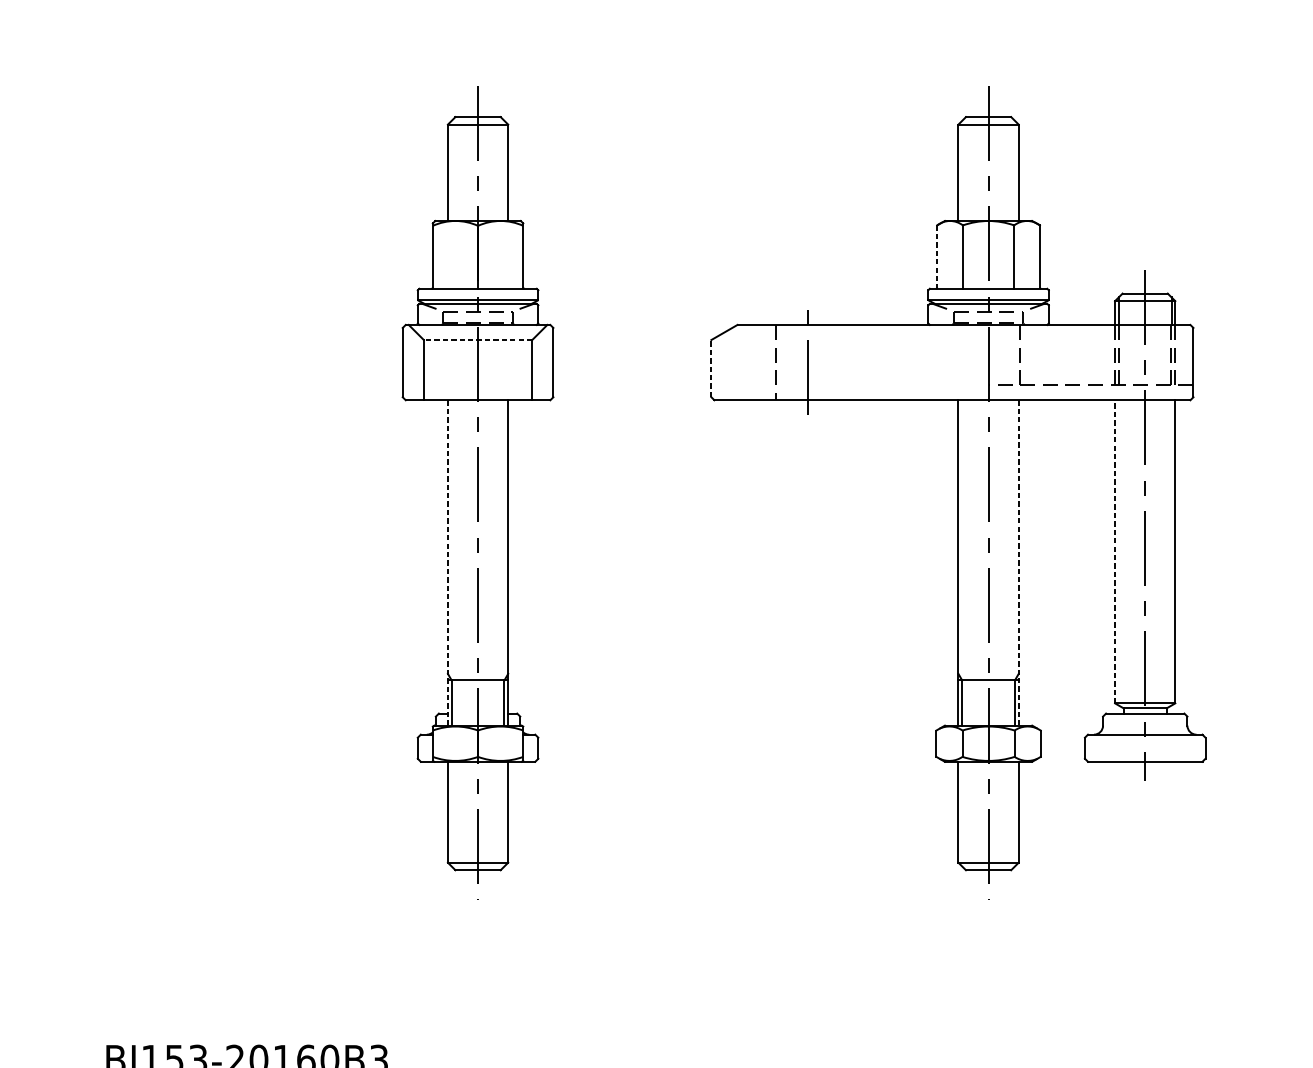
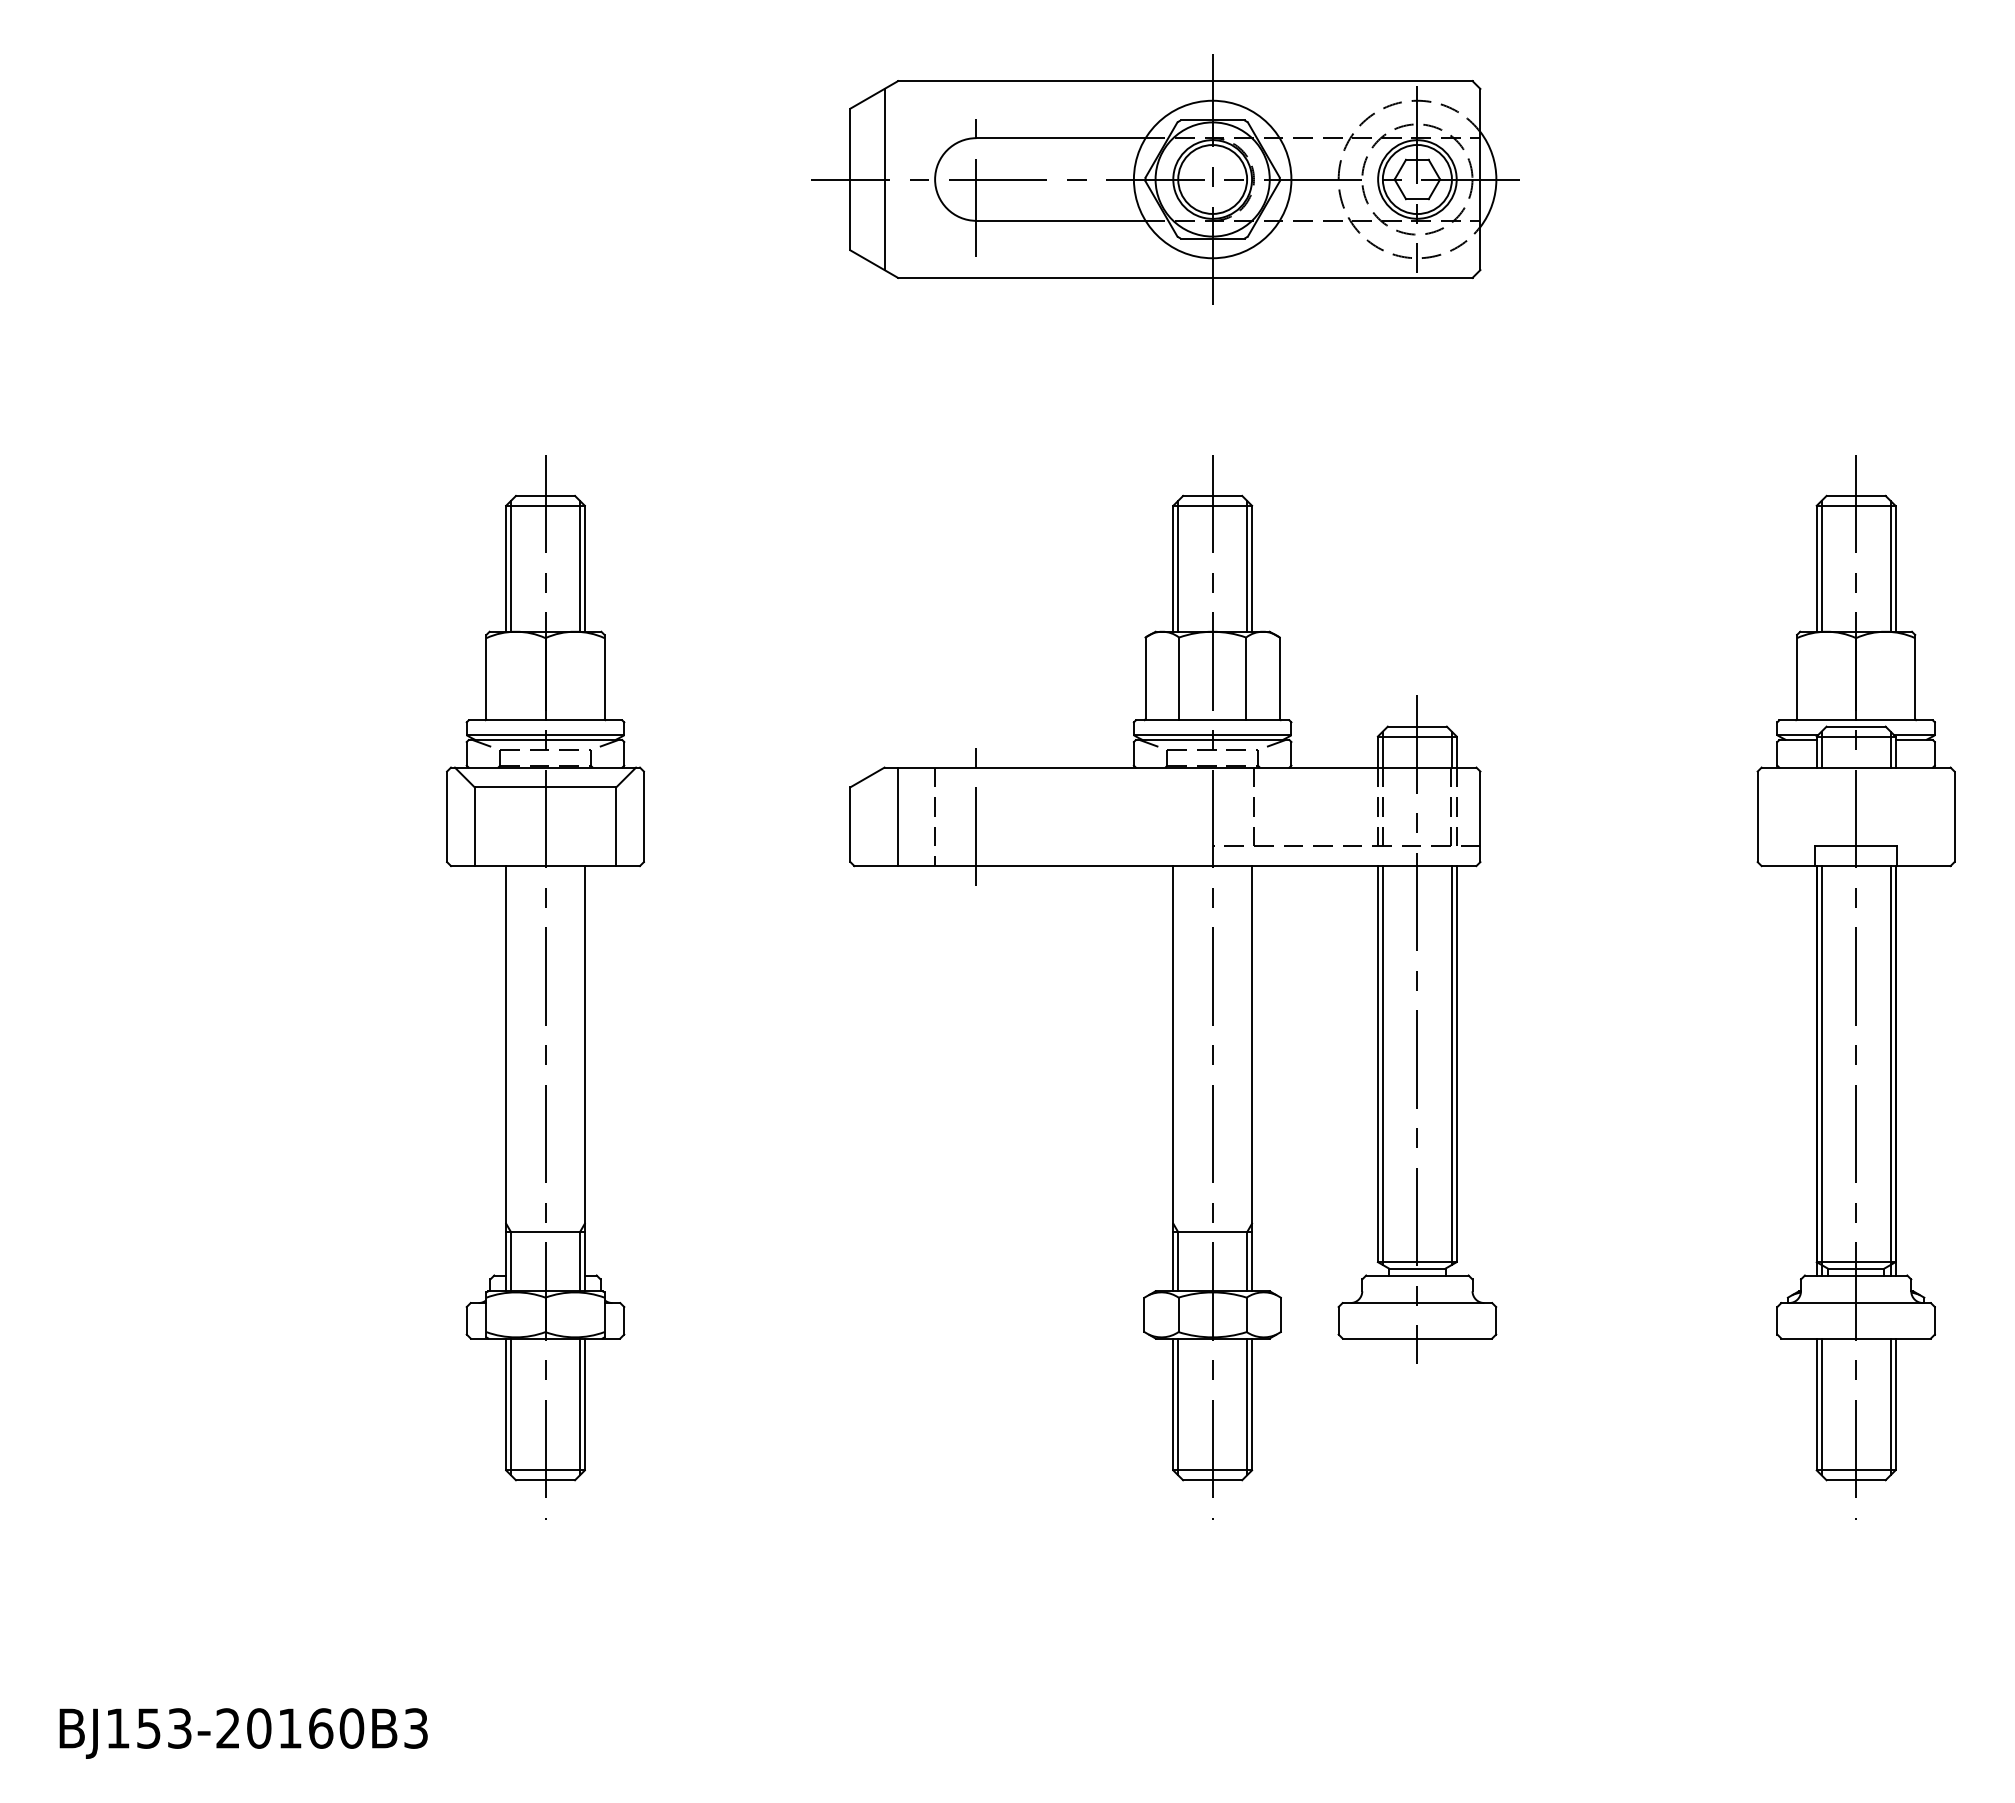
line: (452, 170) -> (511, 565), added
line: (504, 170) -> (579, 565), added
line: (962, 170) -> (1178, 565), added
line: (1015, 170) -> (1247, 565), added
line: (937, 256) -> (1145, 678), dashed -> solid
line: (478, 340) -> (545, 787), dashed -> solid
line: (748, 362) -> (898, 816), added
line: (711, 368) -> (850, 824), dashed -> solid
line: (1114, 551) -> (1377, 1063), dashed -> solid
line: (1118, 552) -> (1382, 1065), added
line: (1171, 552) -> (1451, 1065), added
line: (448, 562) -> (506, 1078), dashed -> solid
line: (1019, 562) -> (1252, 1078), dashed -> solid
line: (452, 813) -> (511, 1406), added
line: (504, 813) -> (579, 1406), added
line: (962, 813) -> (1178, 1406), added
line: (1015, 813) -> (1247, 1406), added

